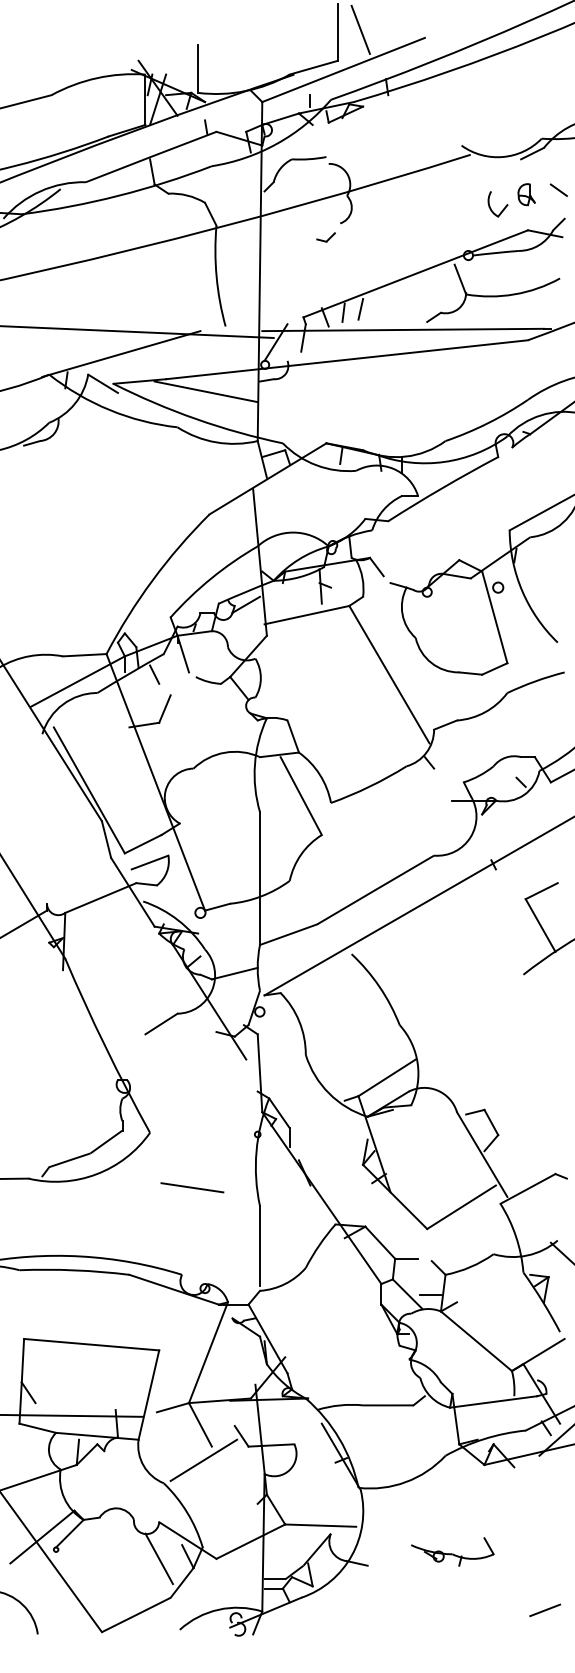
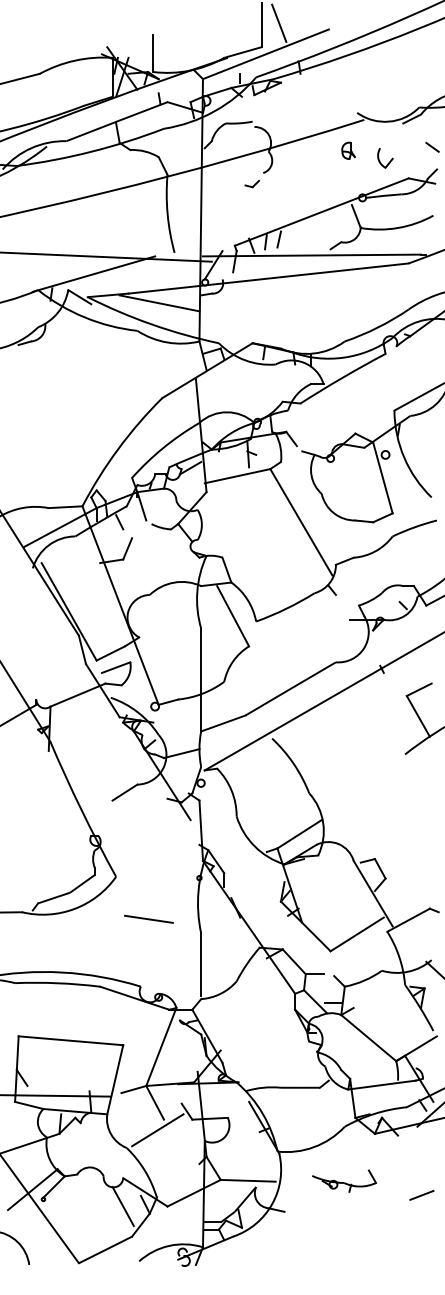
part: (526, 194) -> (348, 150), moved
part: (452, 1551) -> (344, 1180), moved
line: (544, 1610) -> (421, 1195), moved

